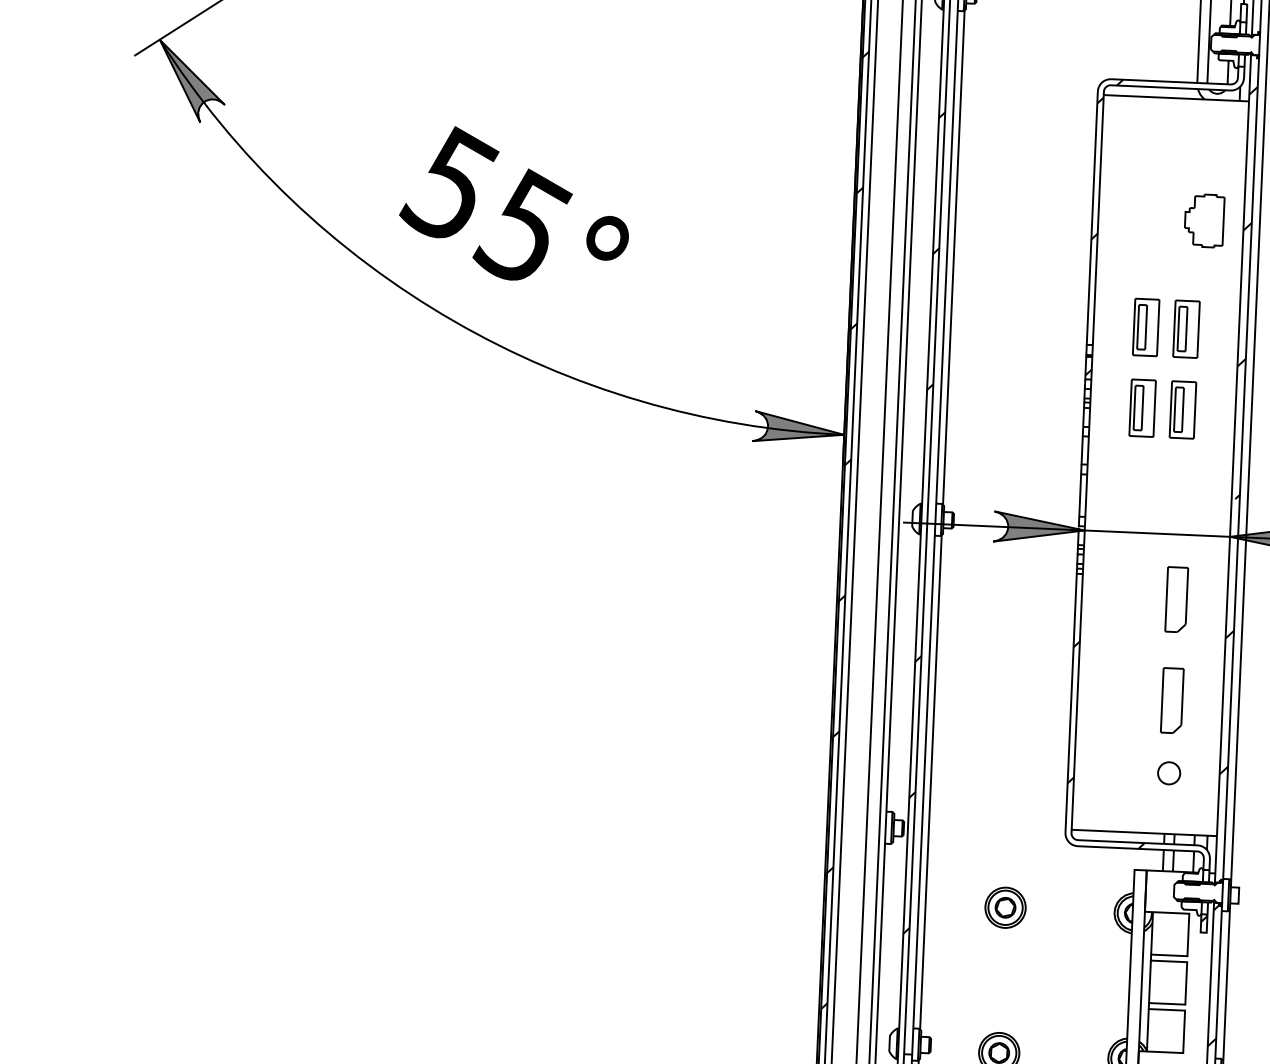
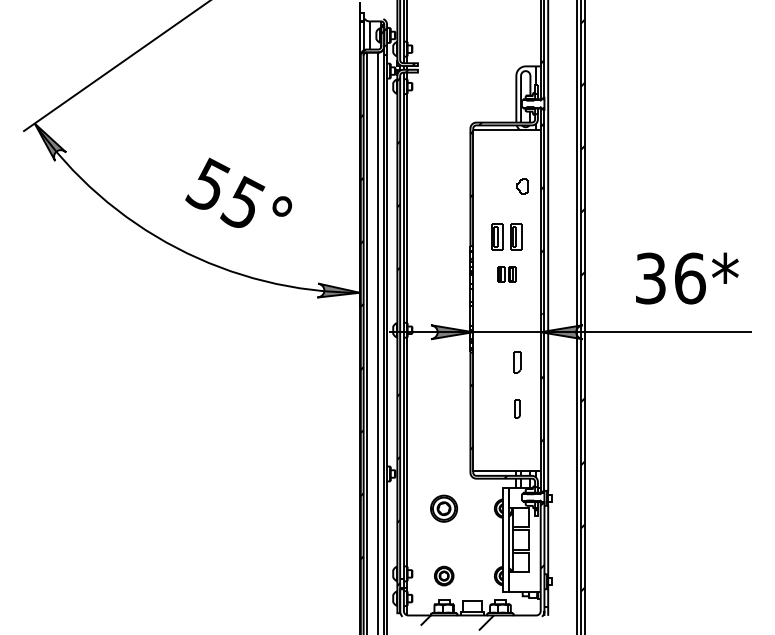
text: (514, 203) -> (238, 192), moved
part: (1204, 221) -> (522, 186), size x0.6
part: (1161, 409) -> (506, 274), size x0.6
part: (1177, 597) -> (517, 361), size x0.7
part: (1172, 698) -> (517, 408), size x0.6
circle: (1169, 774) -> (517, 443), removed
part: (1006, 907) -> (444, 508), size x1.4

